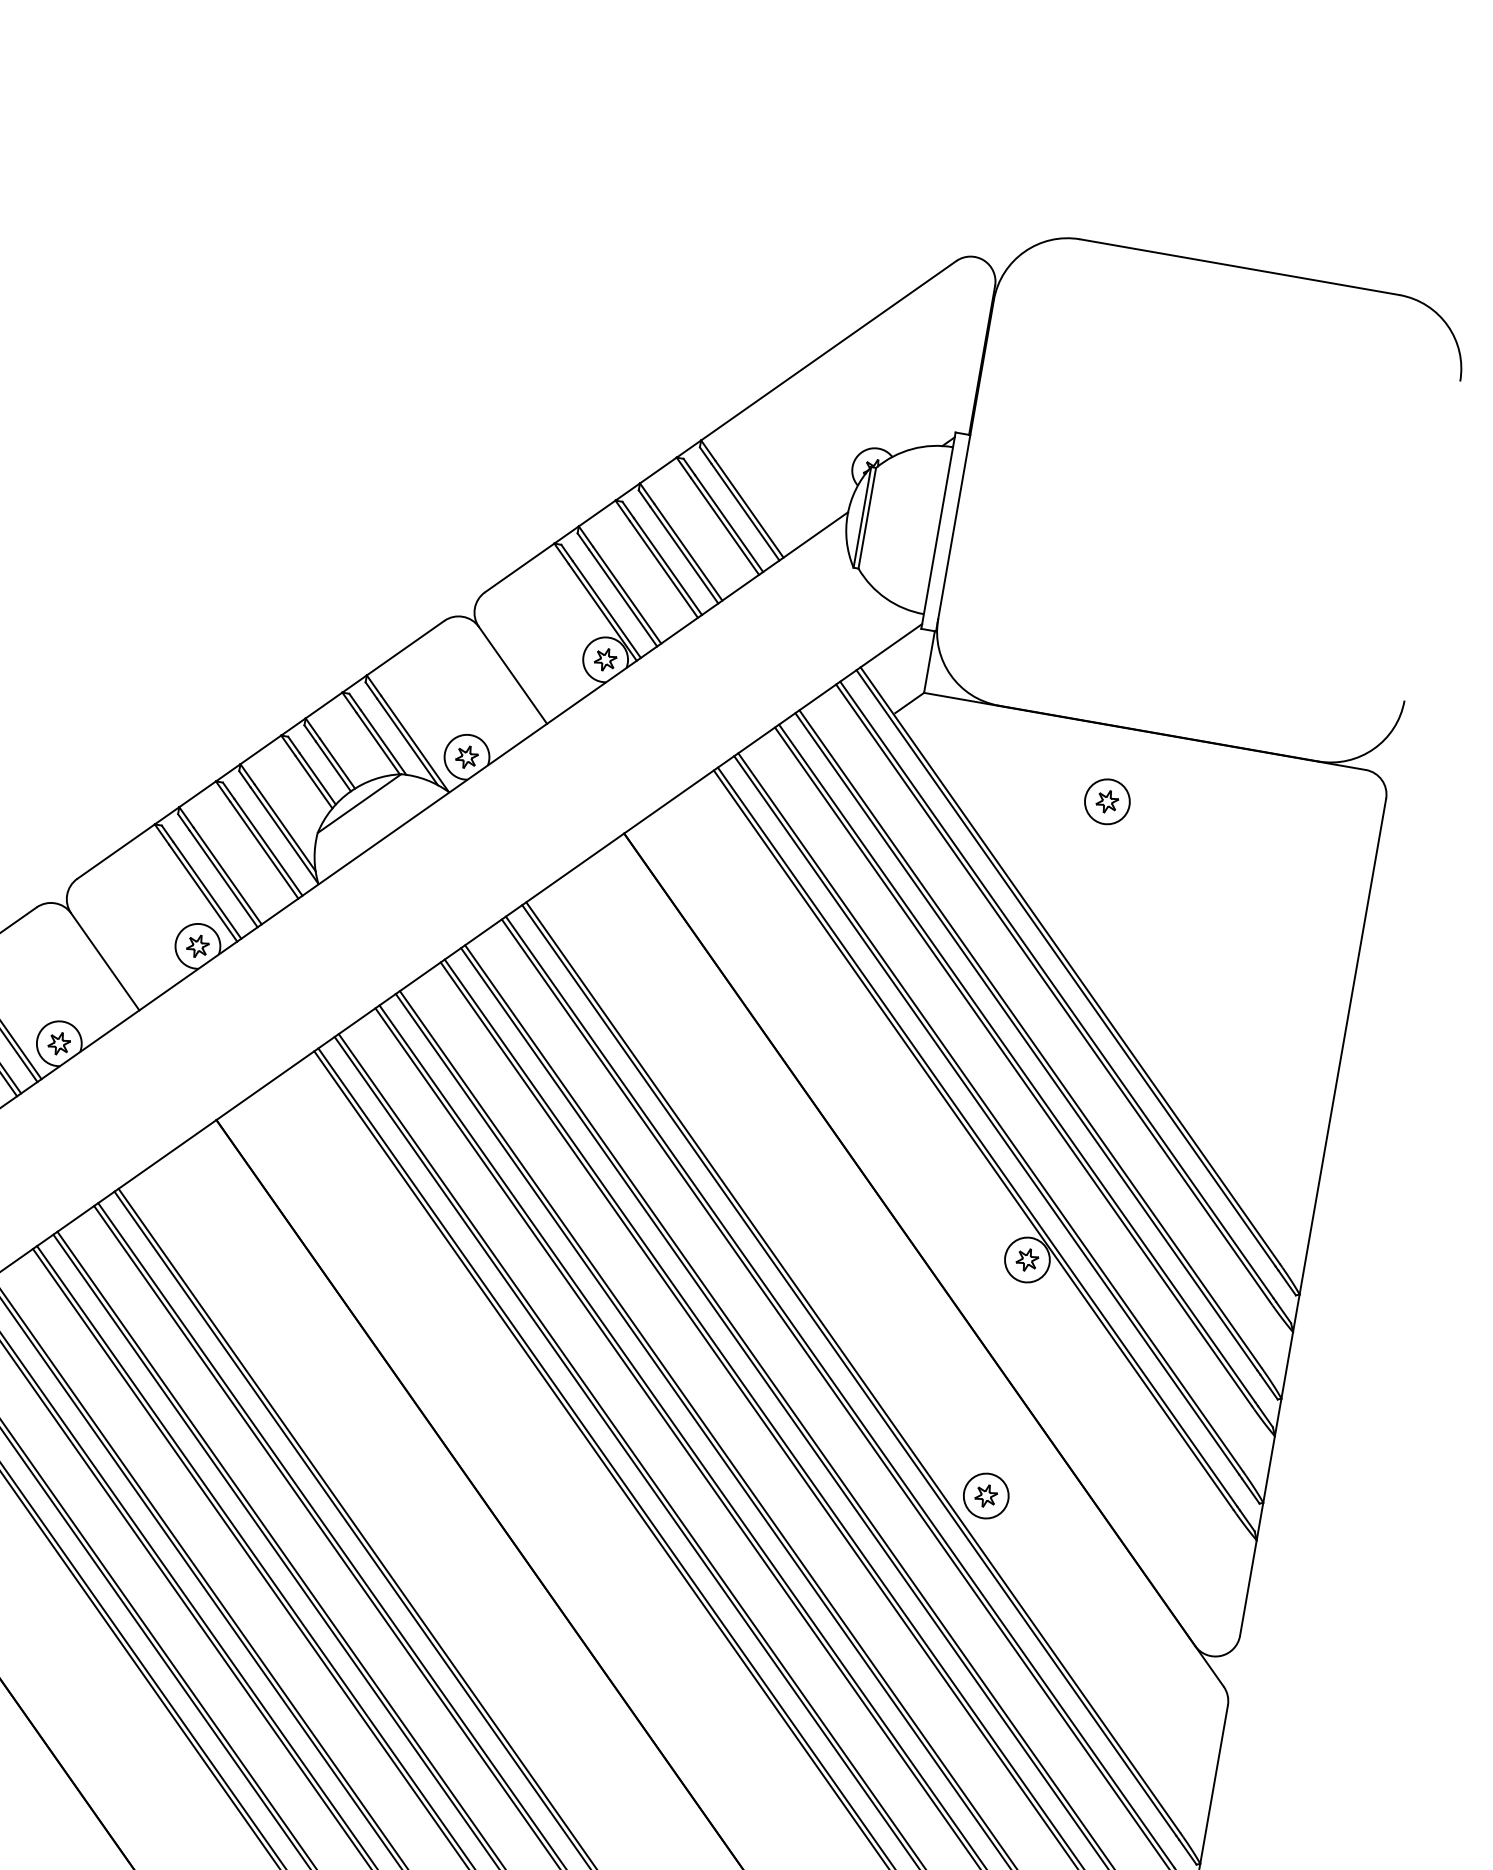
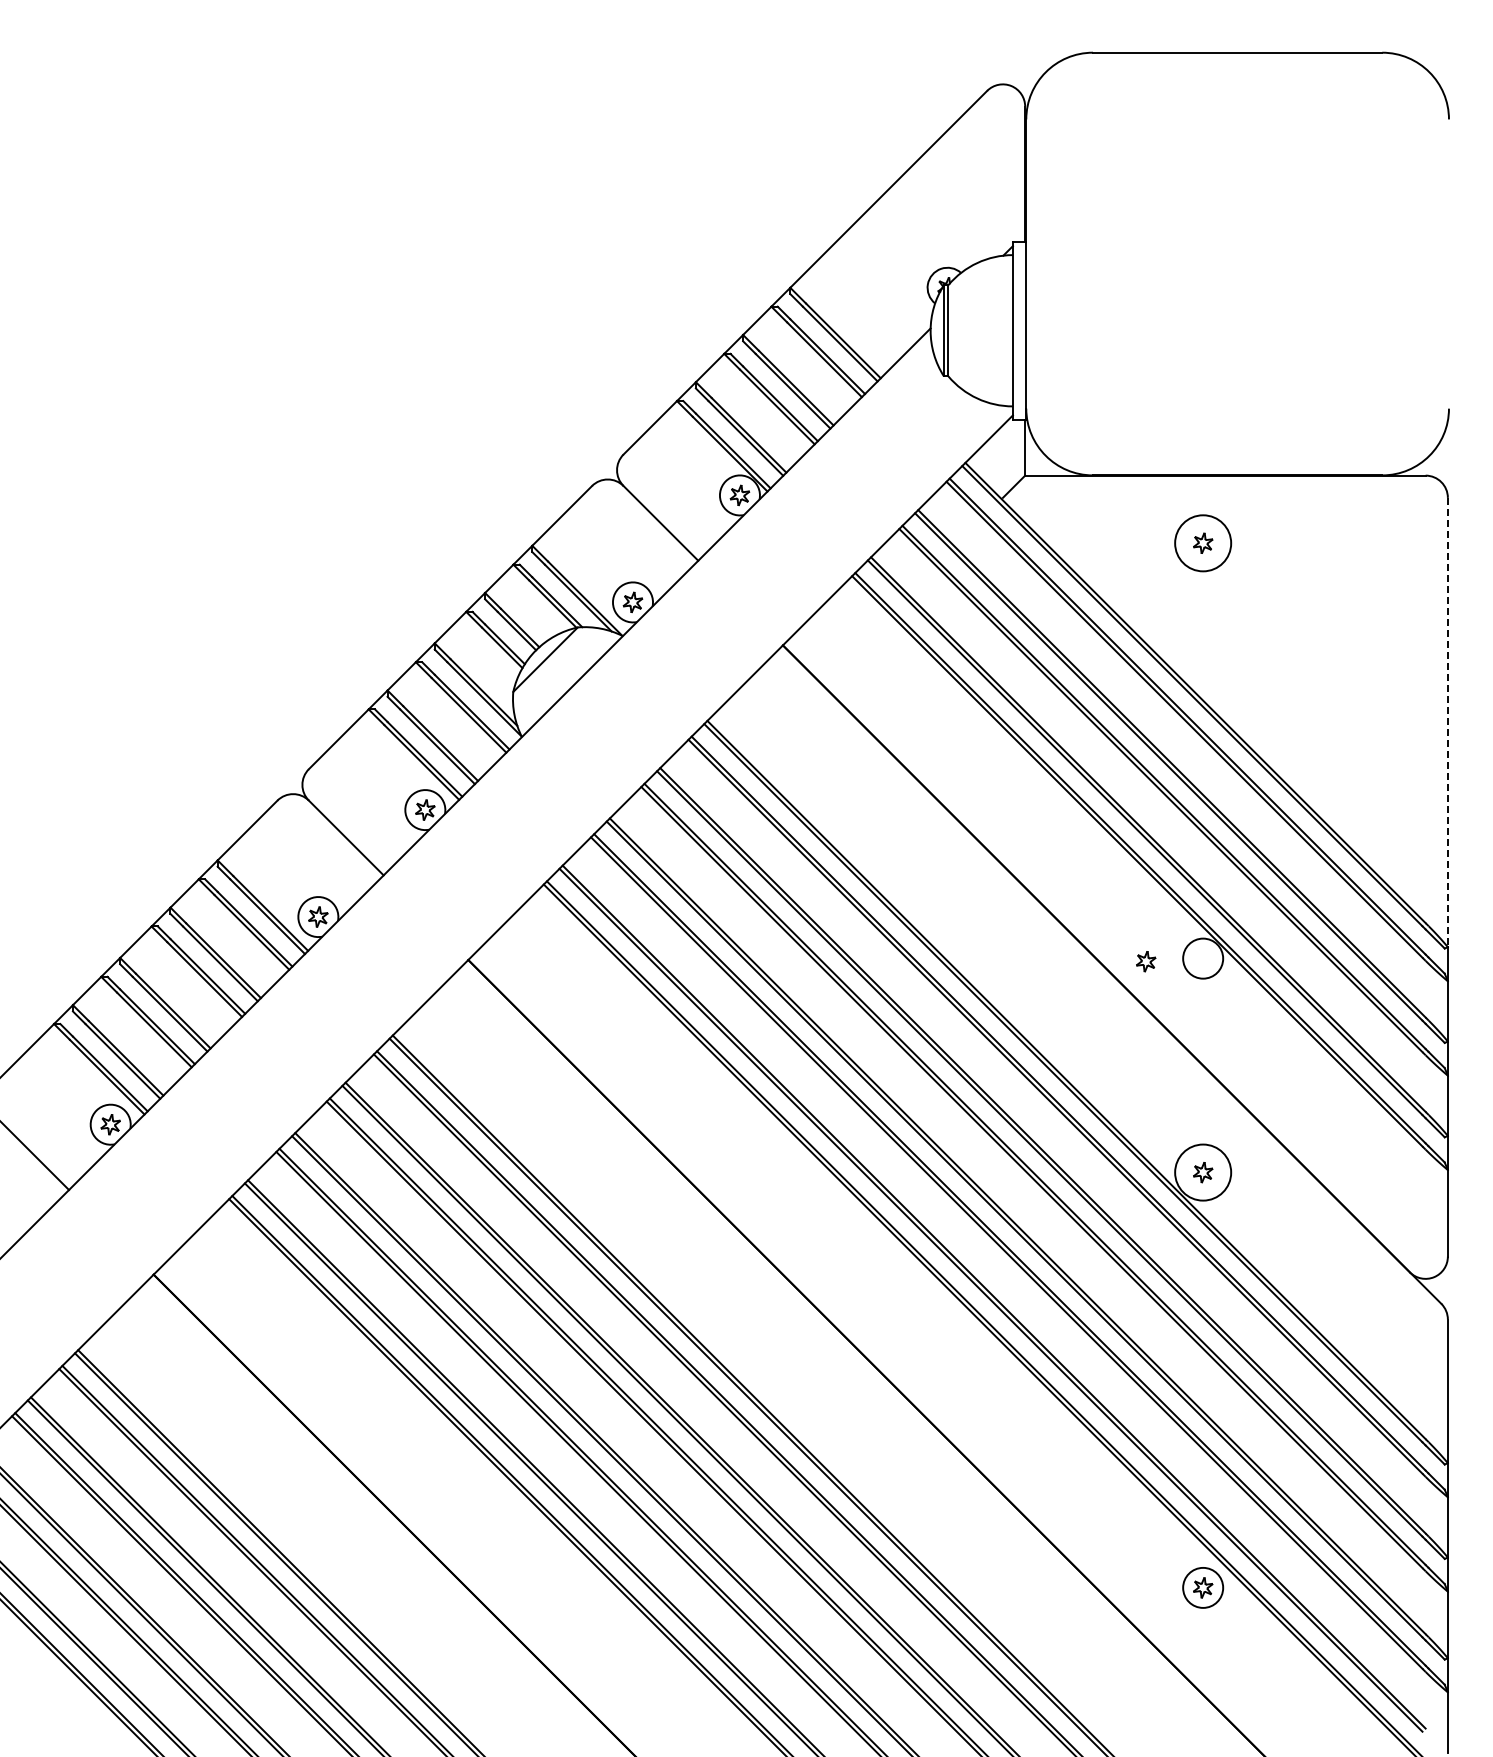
circle: (1107, 802) -> (1203, 543), size x1.4
line: (1342, 1046) -> (1447, 722), solid -> dashed
part: (1027, 1259) -> (1146, 961), moved
circle: (986, 1496) -> (1203, 1172), size x1.4

